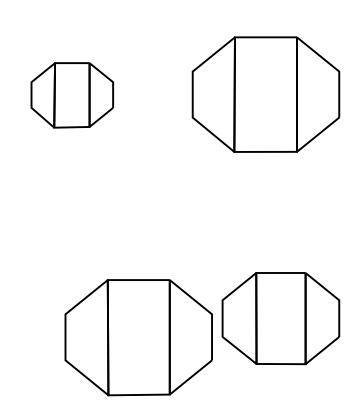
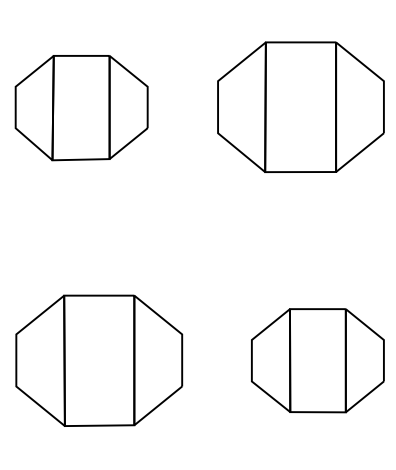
part: (72, 95) -> (81, 108), size x1.43
part: (138, 337) -> (98, 360), moved

